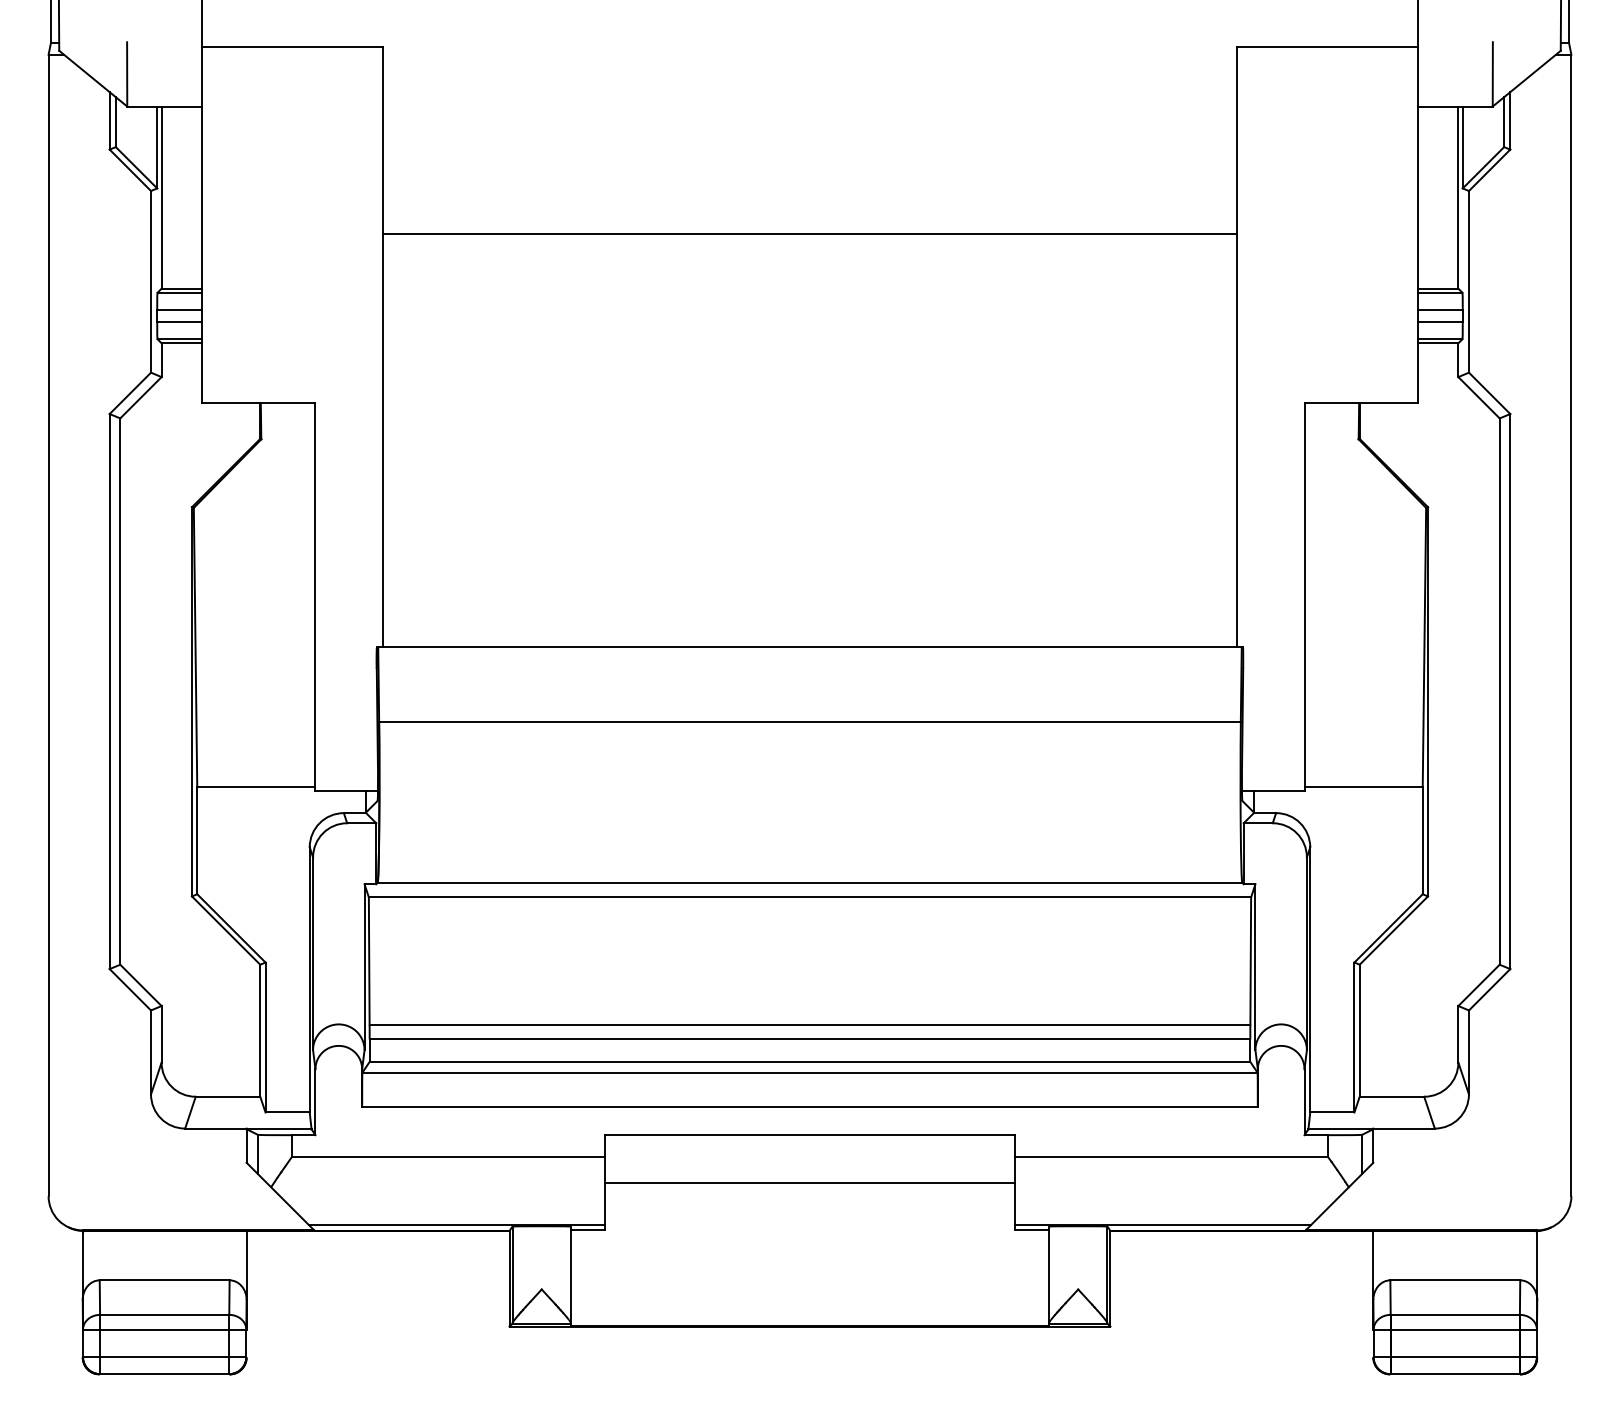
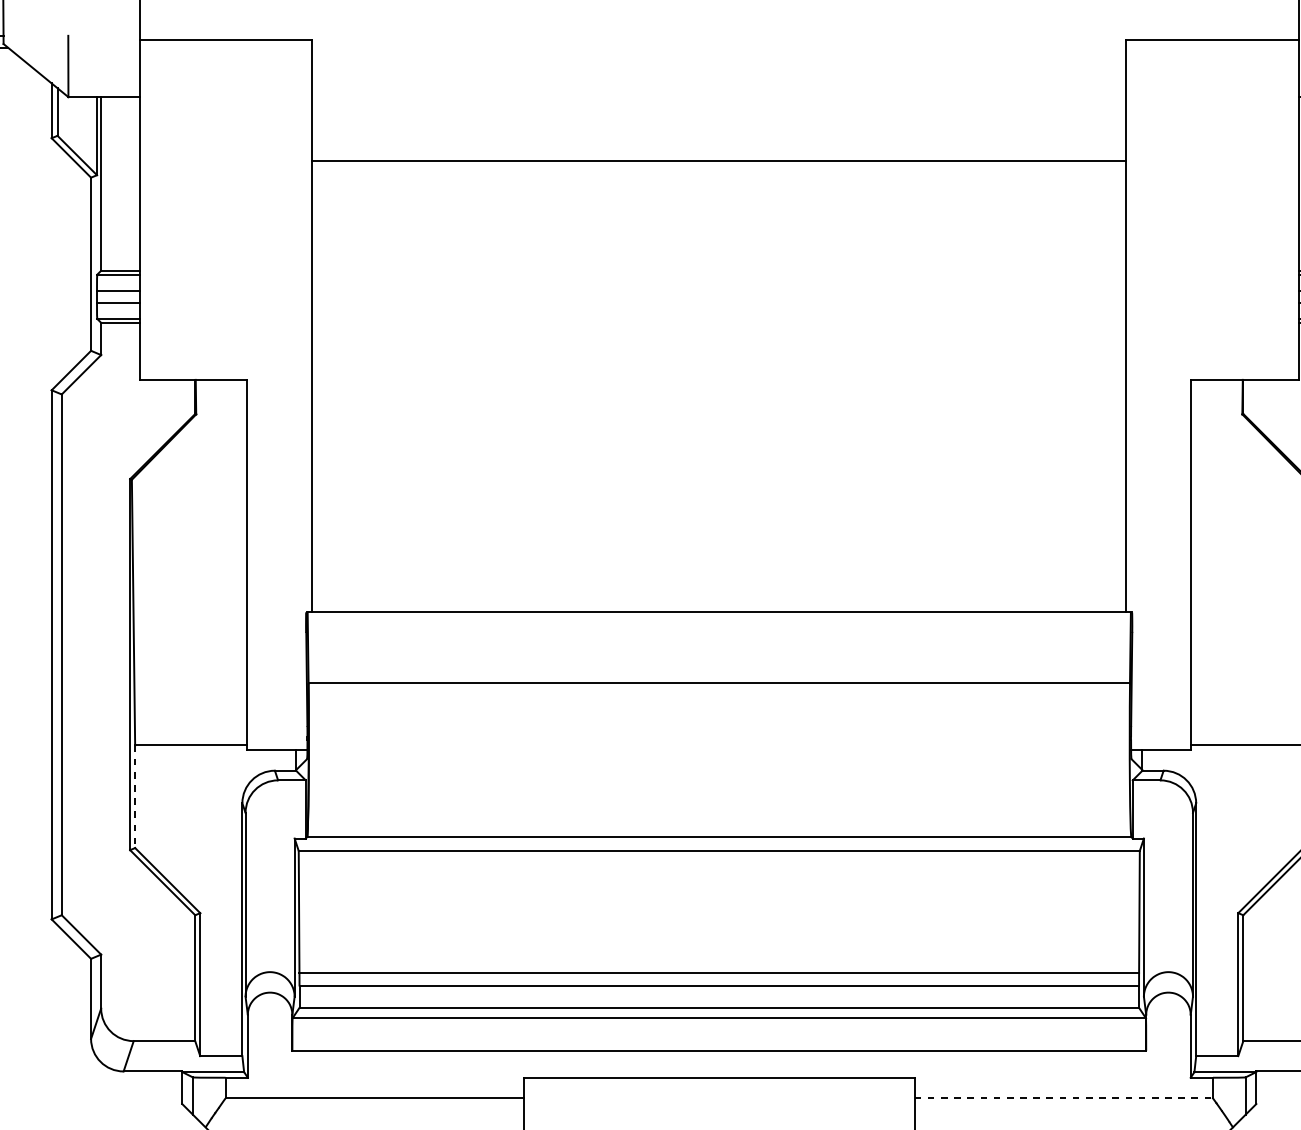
line: (809, 234) -> (718, 160), moved
line: (197, 840) -> (135, 796), solid -> dashed
line: (1171, 1156) -> (1063, 1098), solid -> dashed
line: (809, 1183) -> (718, 1123), removed

